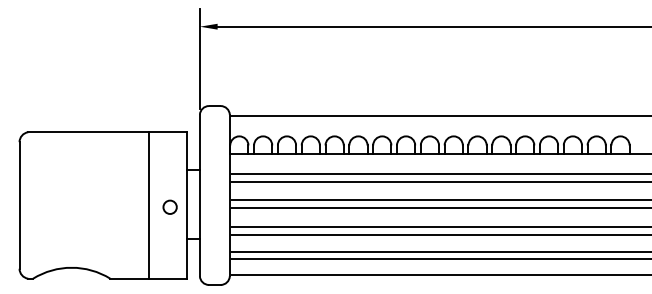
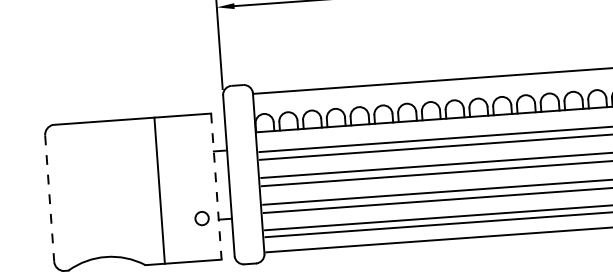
line: (19, 205) -> (49, 198), solid -> dashed
line: (148, 205) -> (159, 190), moved
line: (186, 205) -> (216, 186), solid -> dashed
circle: (169, 206) -> (201, 217), moved

